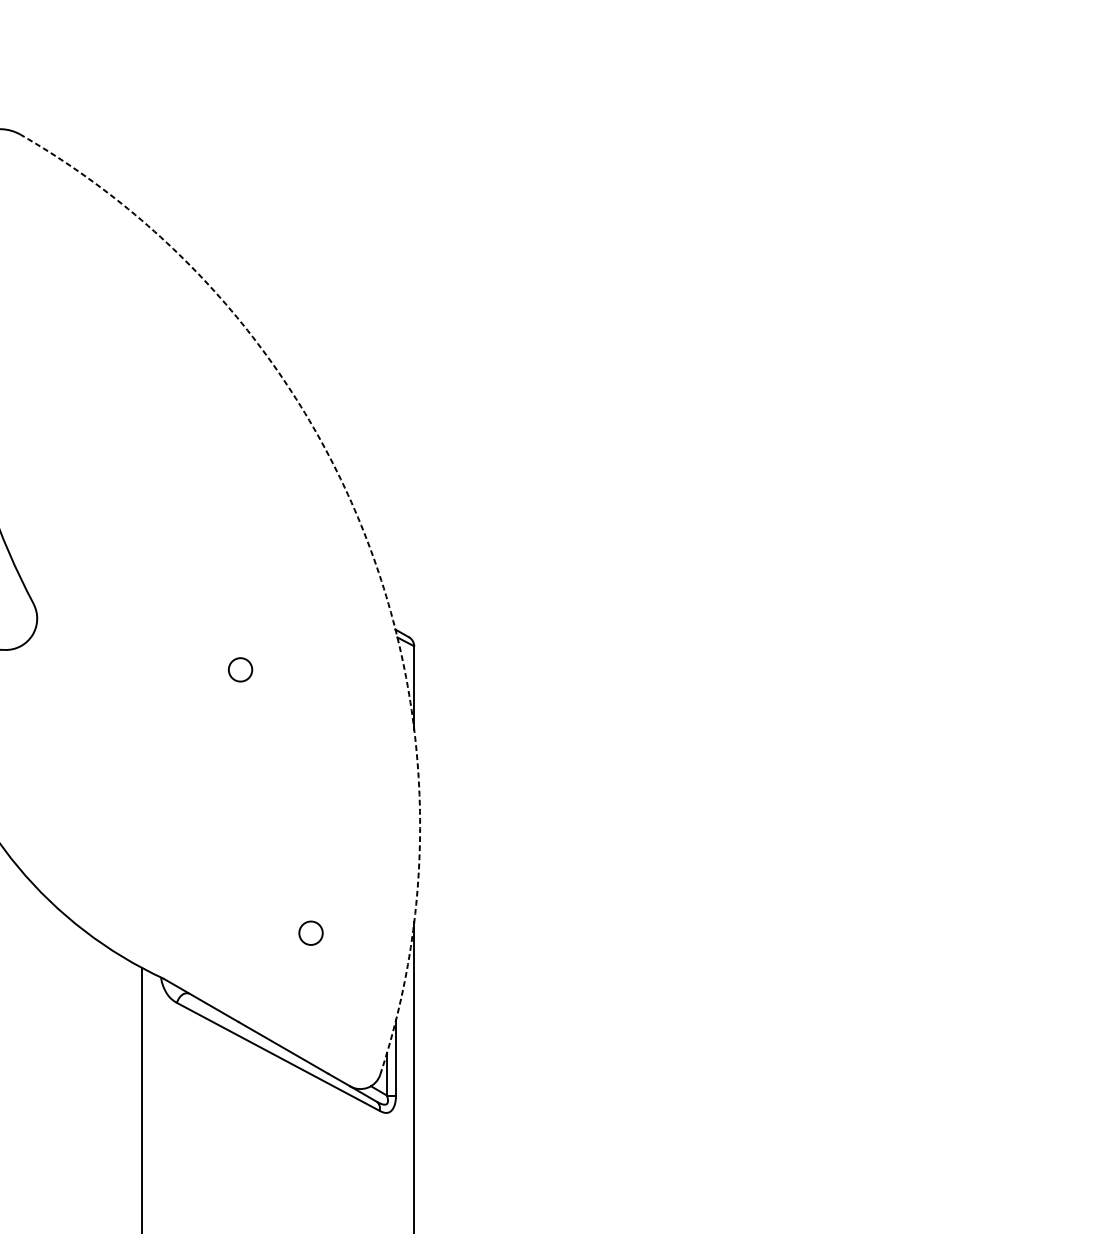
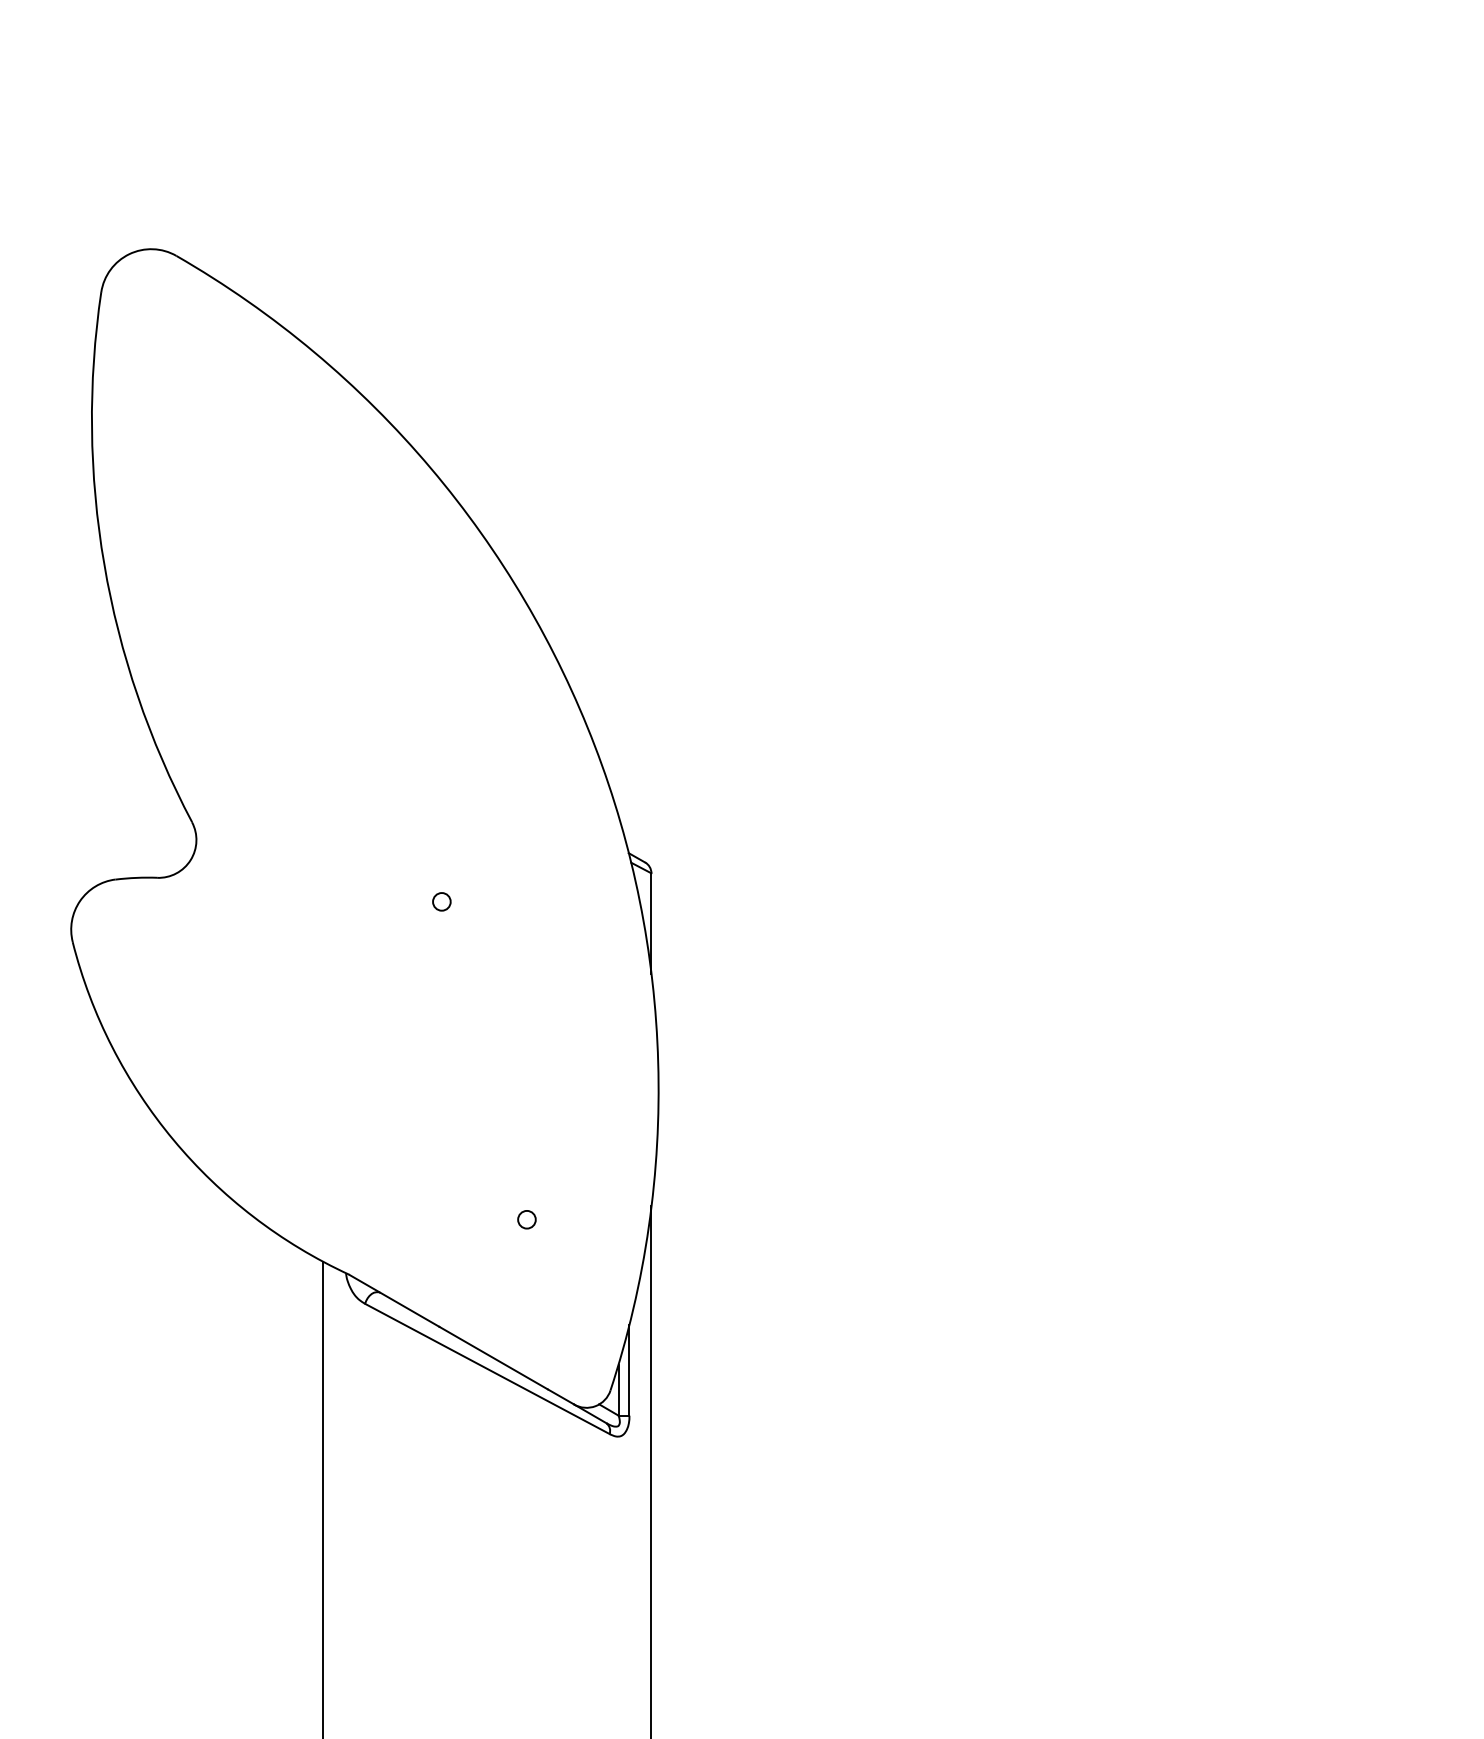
arc: (367, 541) -> (594, 746), dashed -> solid
circle: (240, 669) -> (441, 901), size x0.62
circle: (310, 933) -> (526, 1219), size x0.62

